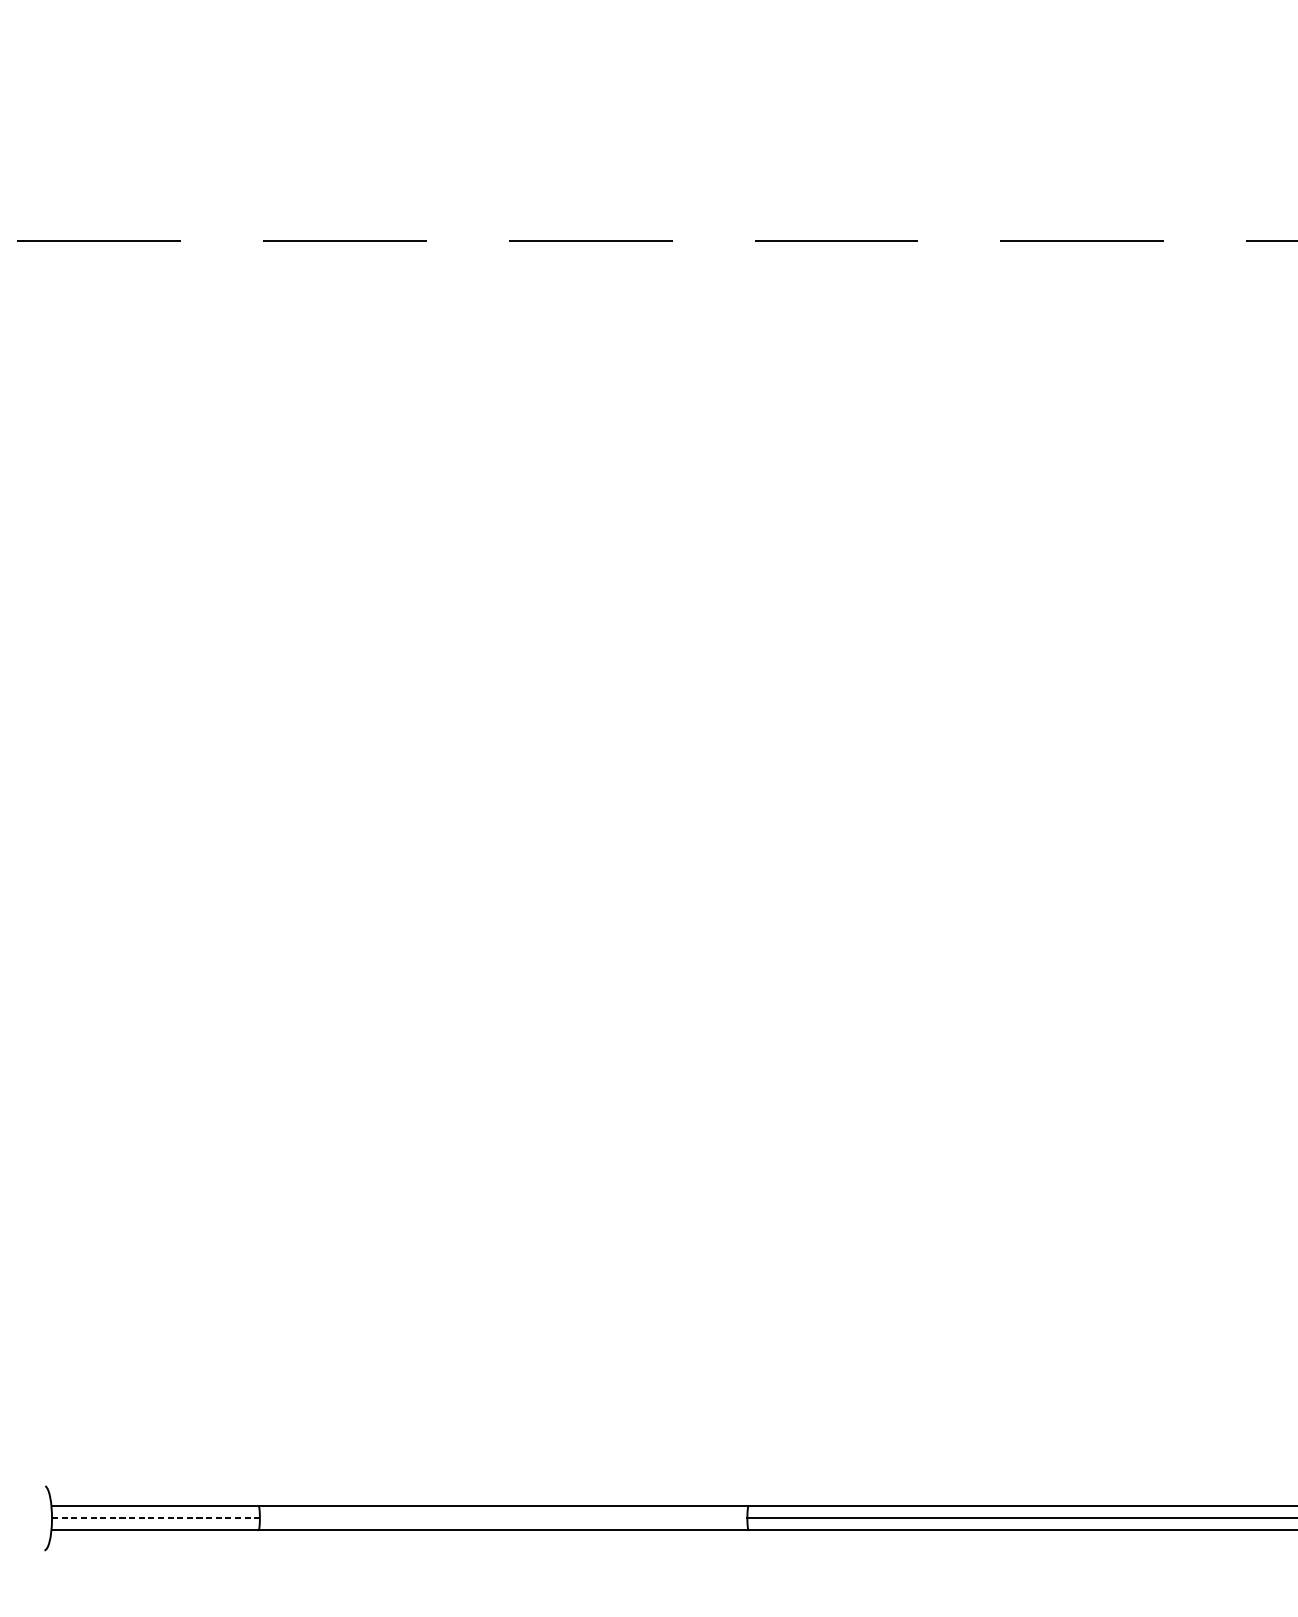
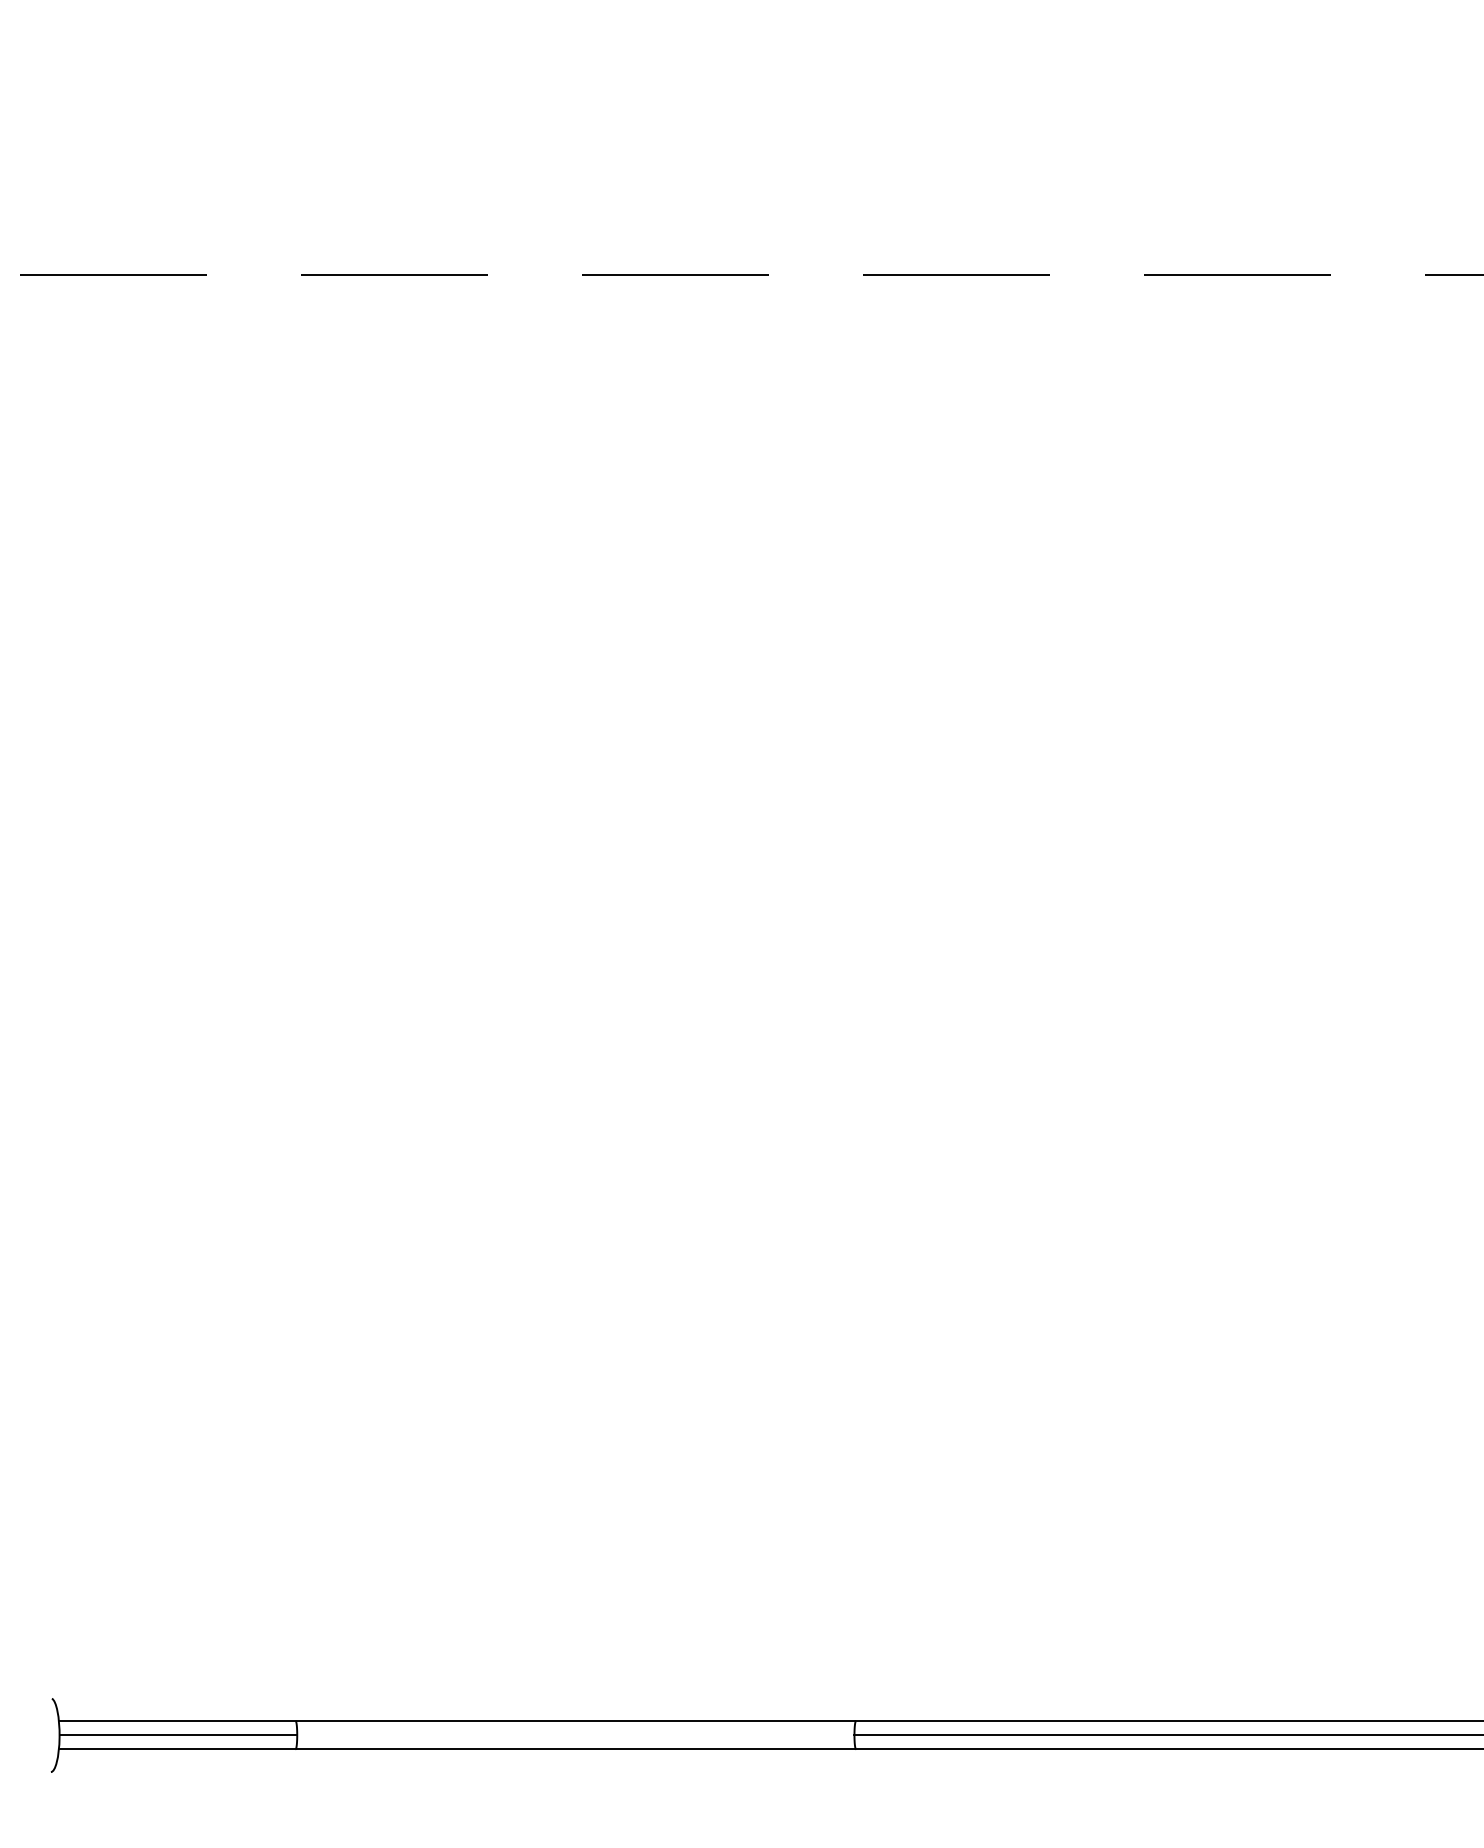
line: (156, 1518) -> (178, 1735), dashed -> solid

